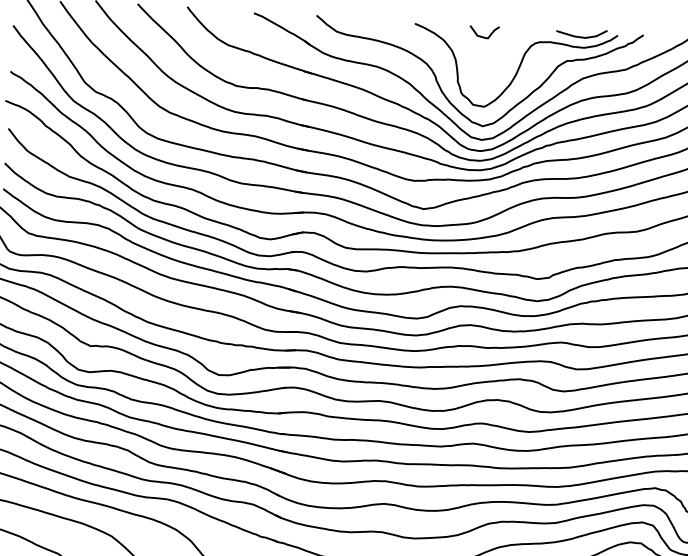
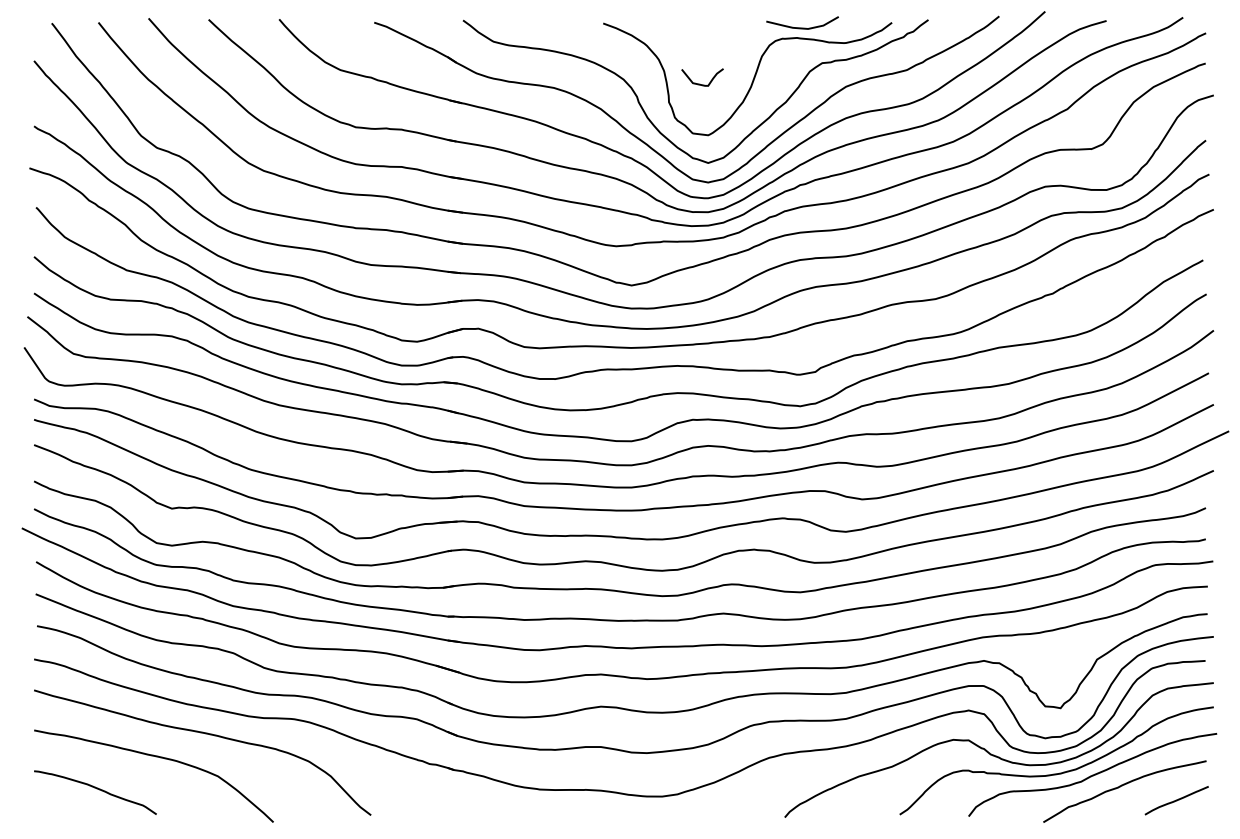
curve: (482, 36) -> (700, 83), moved
curve: (581, 36) -> (802, 27), moved

